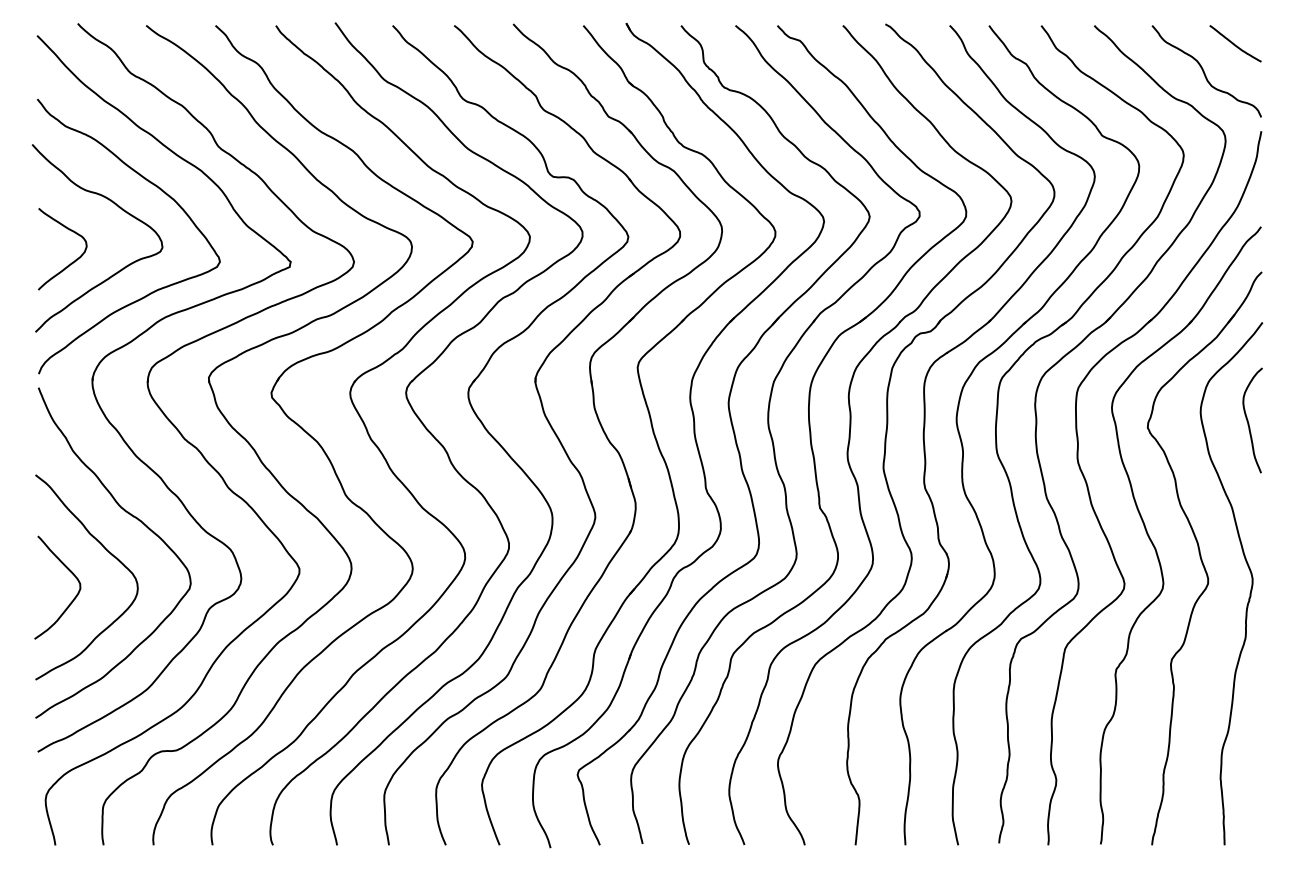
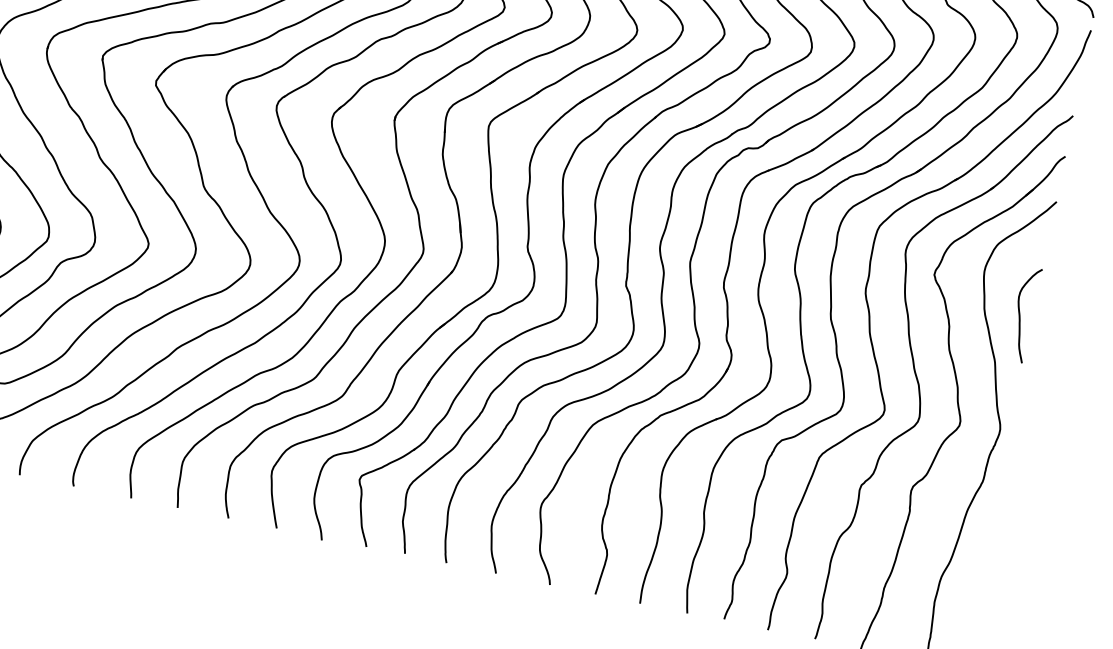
curve: (1248, 420) -> (1020, 313), moved

